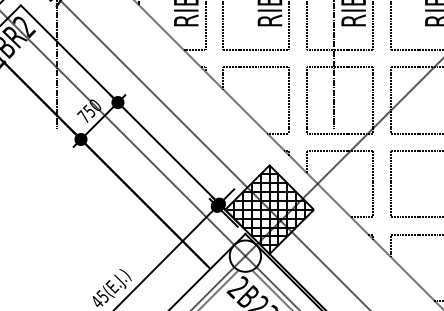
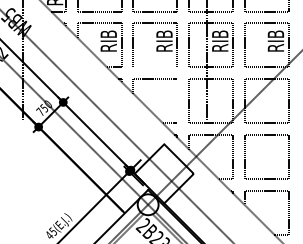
line: (256, 50) -> (155, 67), removed
line: (289, 101) -> (177, 101), removed
hatch: (268, 209) -> (163, 173), removed

